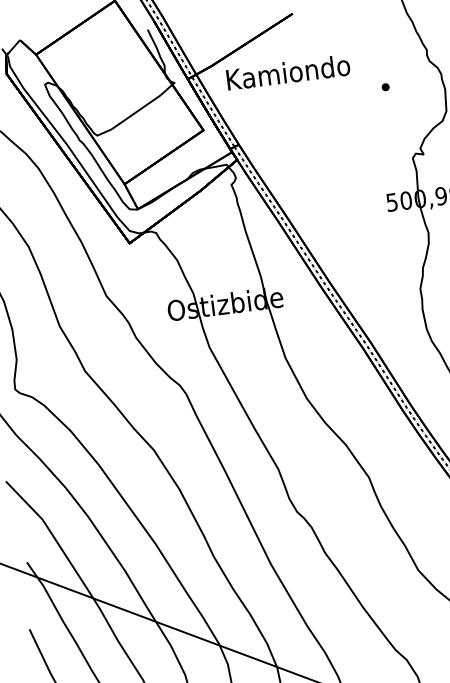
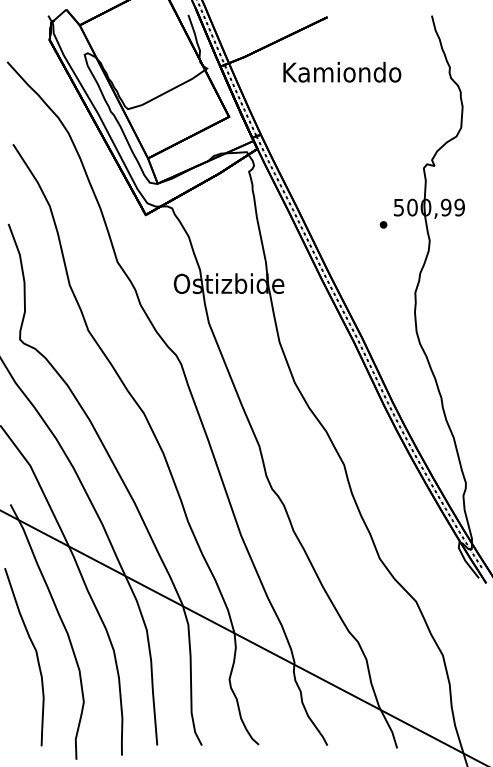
text: (288, 71) -> (342, 71), moved
part: (385, 86) -> (383, 224), moved

